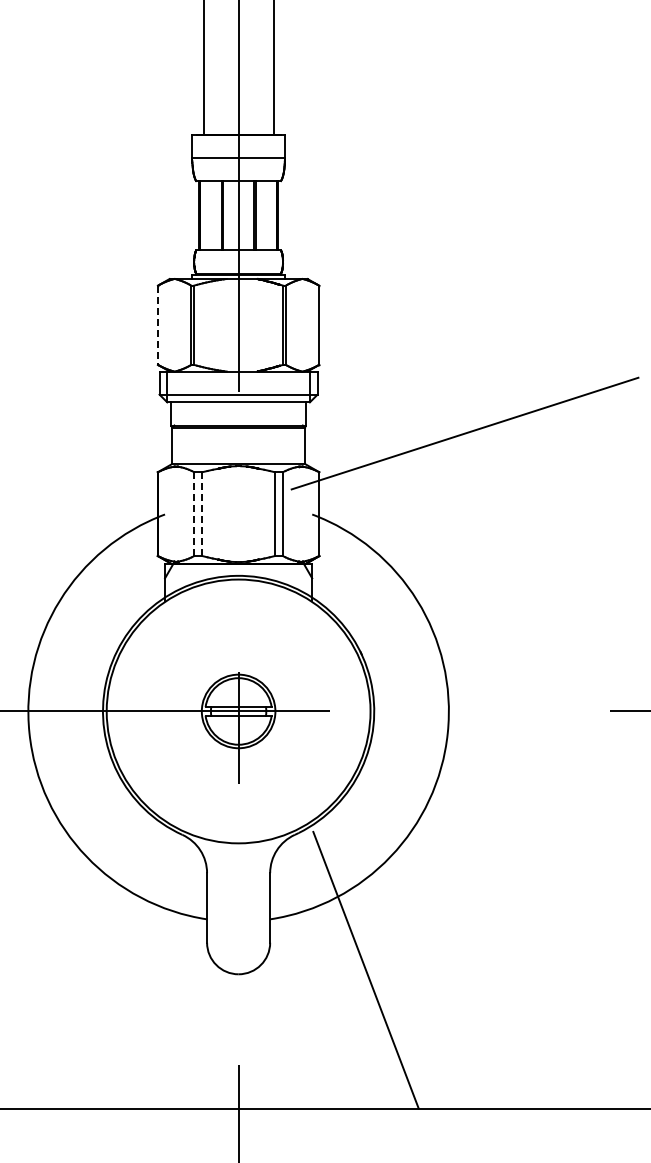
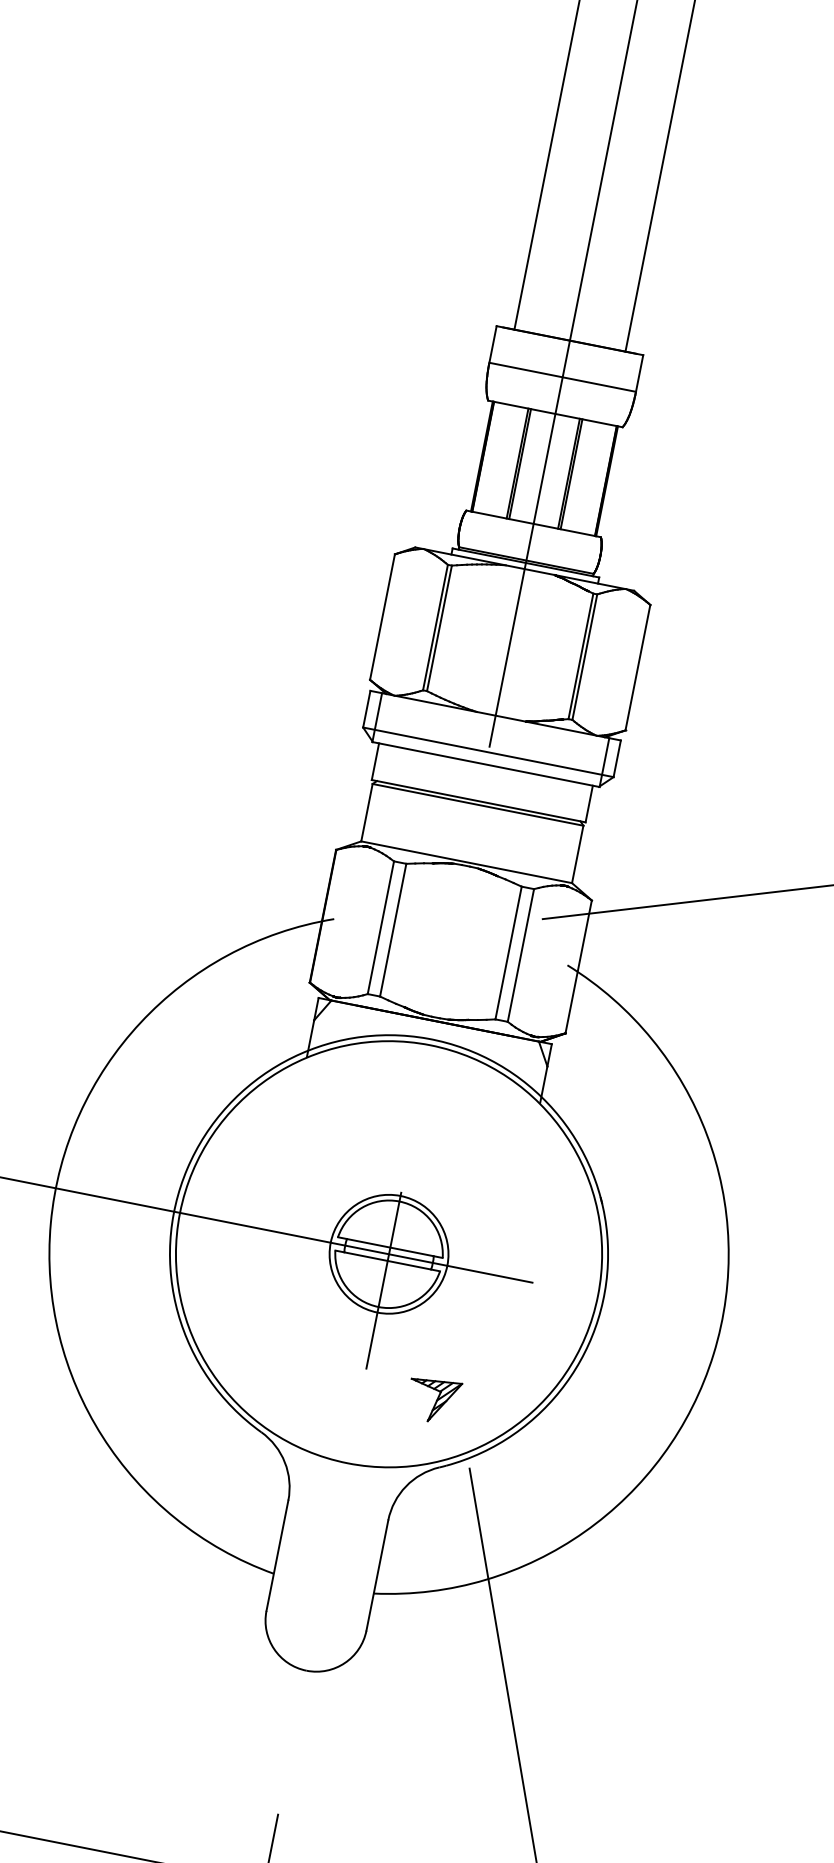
line: (158, 325) -> (383, 617), dashed -> solid
line: (194, 514) -> (380, 928), dashed -> solid
line: (202, 514) -> (393, 930), dashed -> solid
part: (282, 794) -> (432, 1399), added

